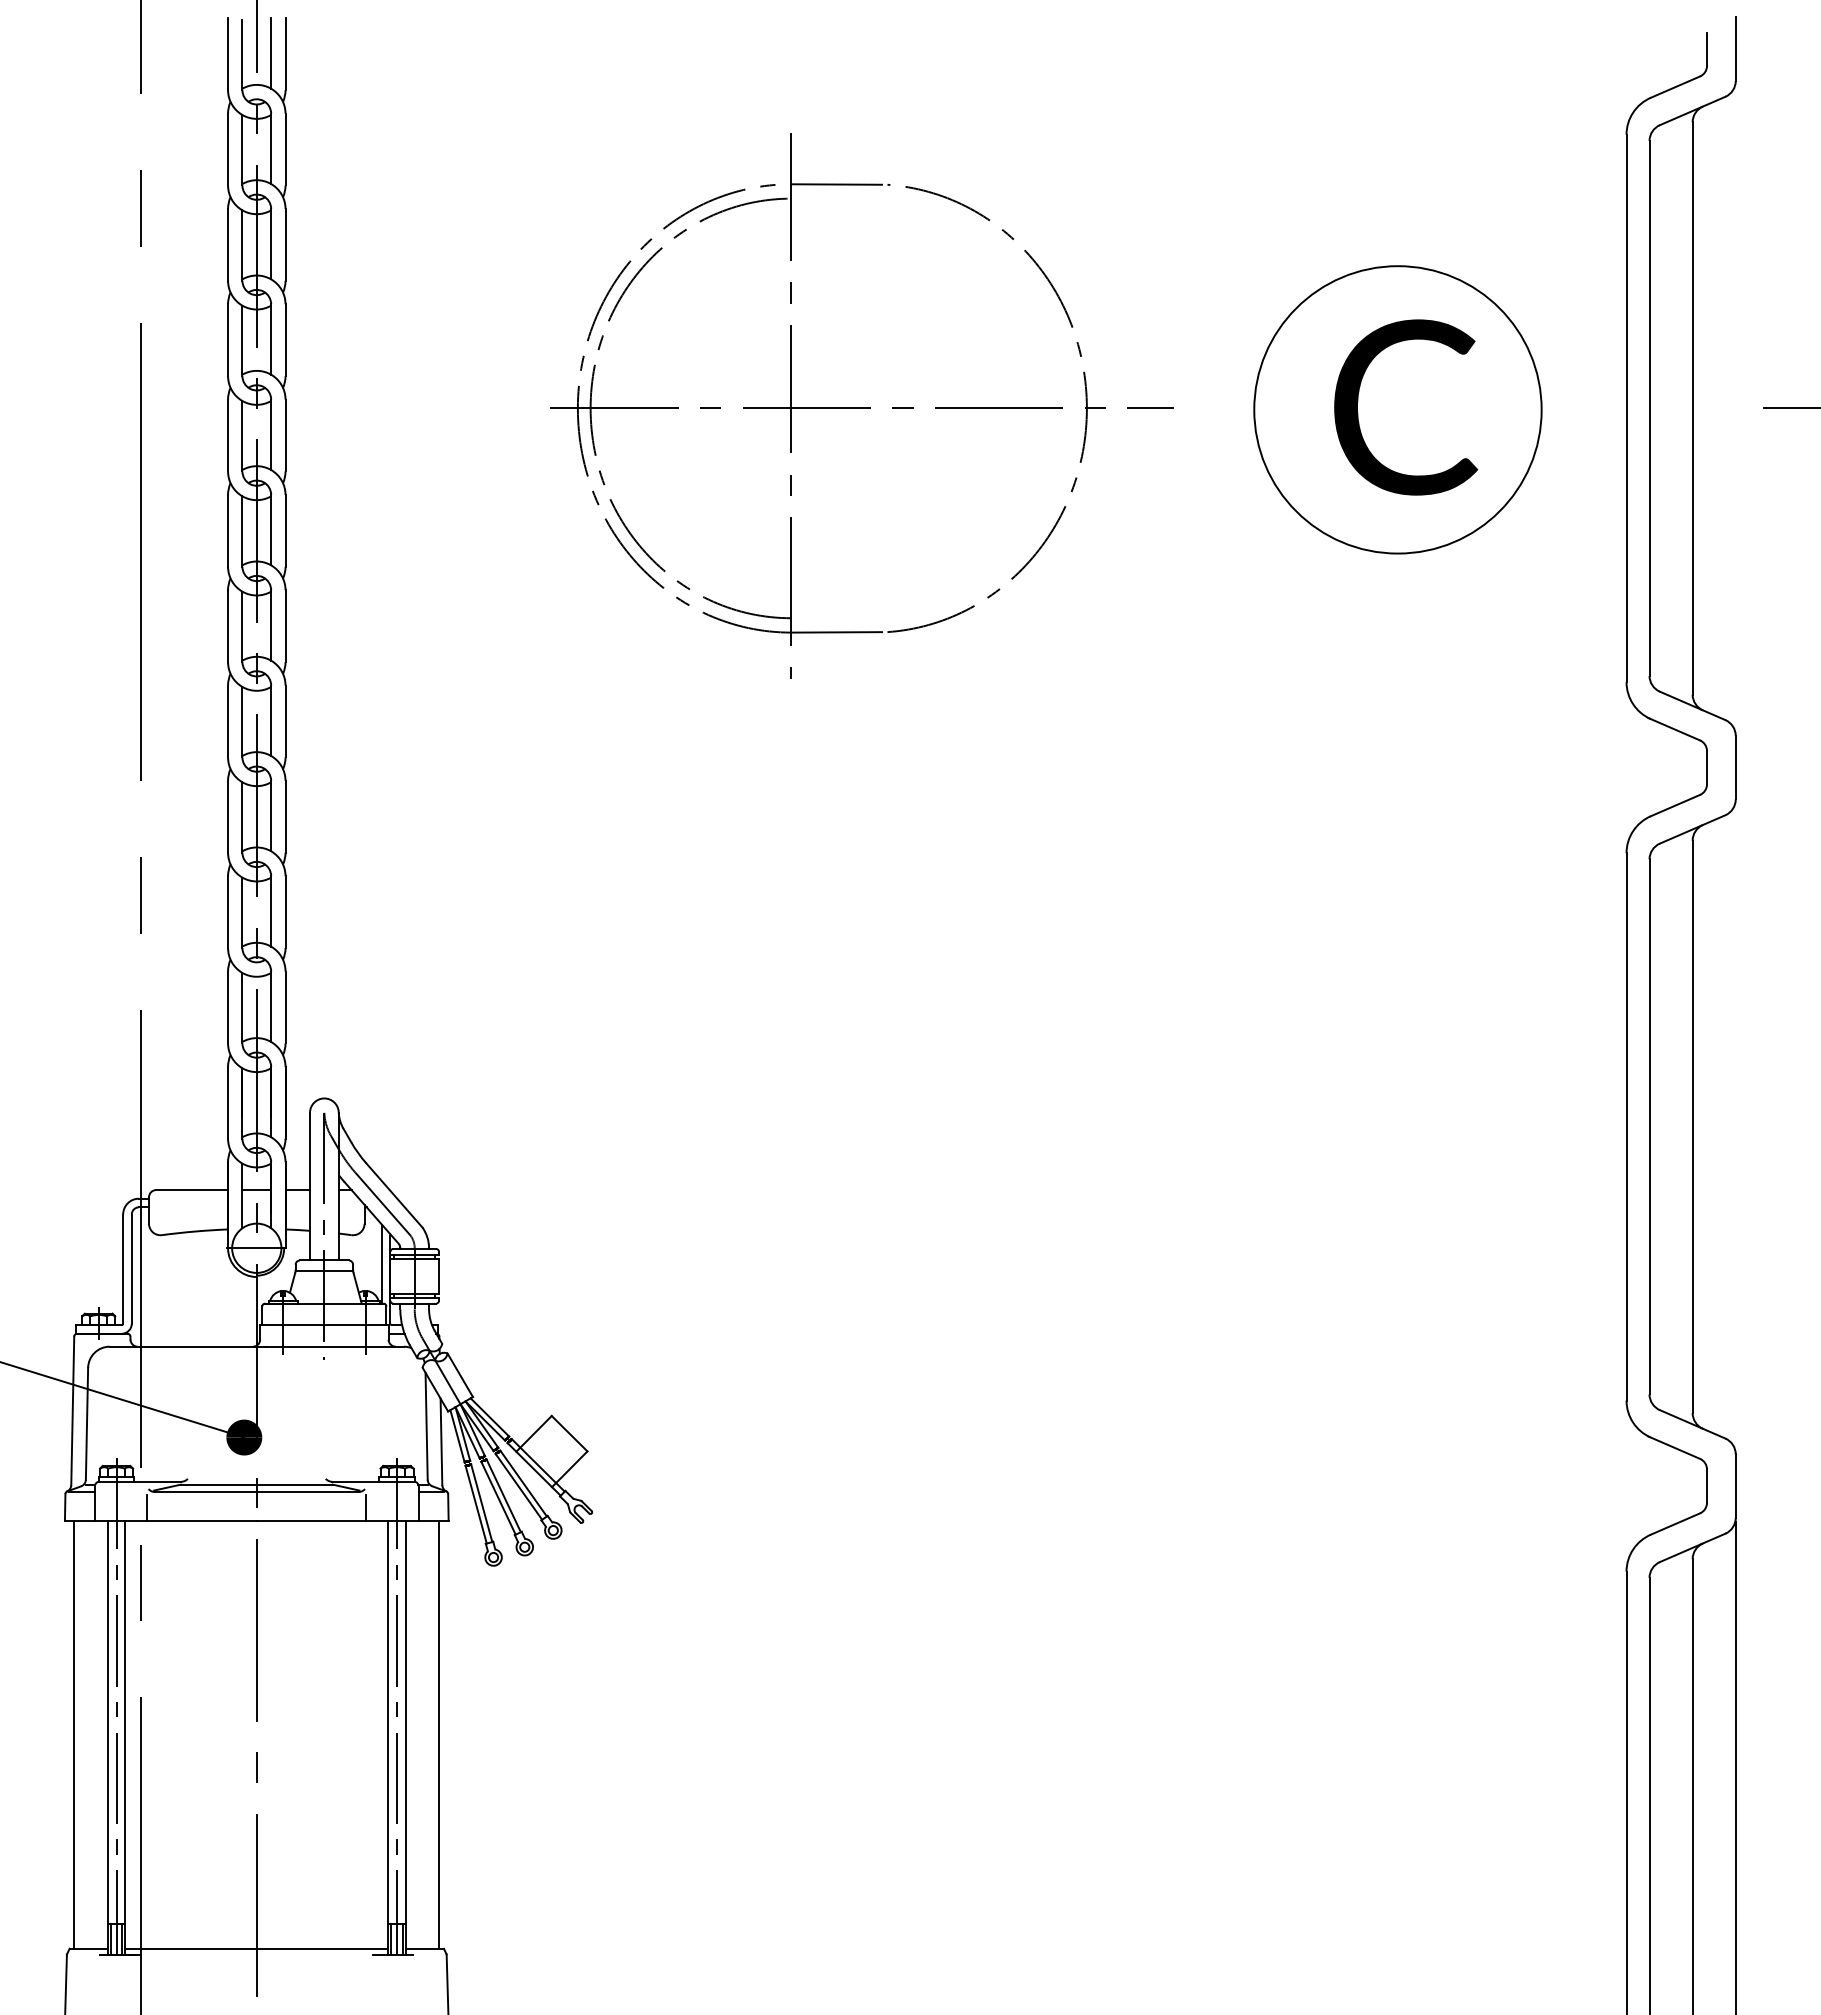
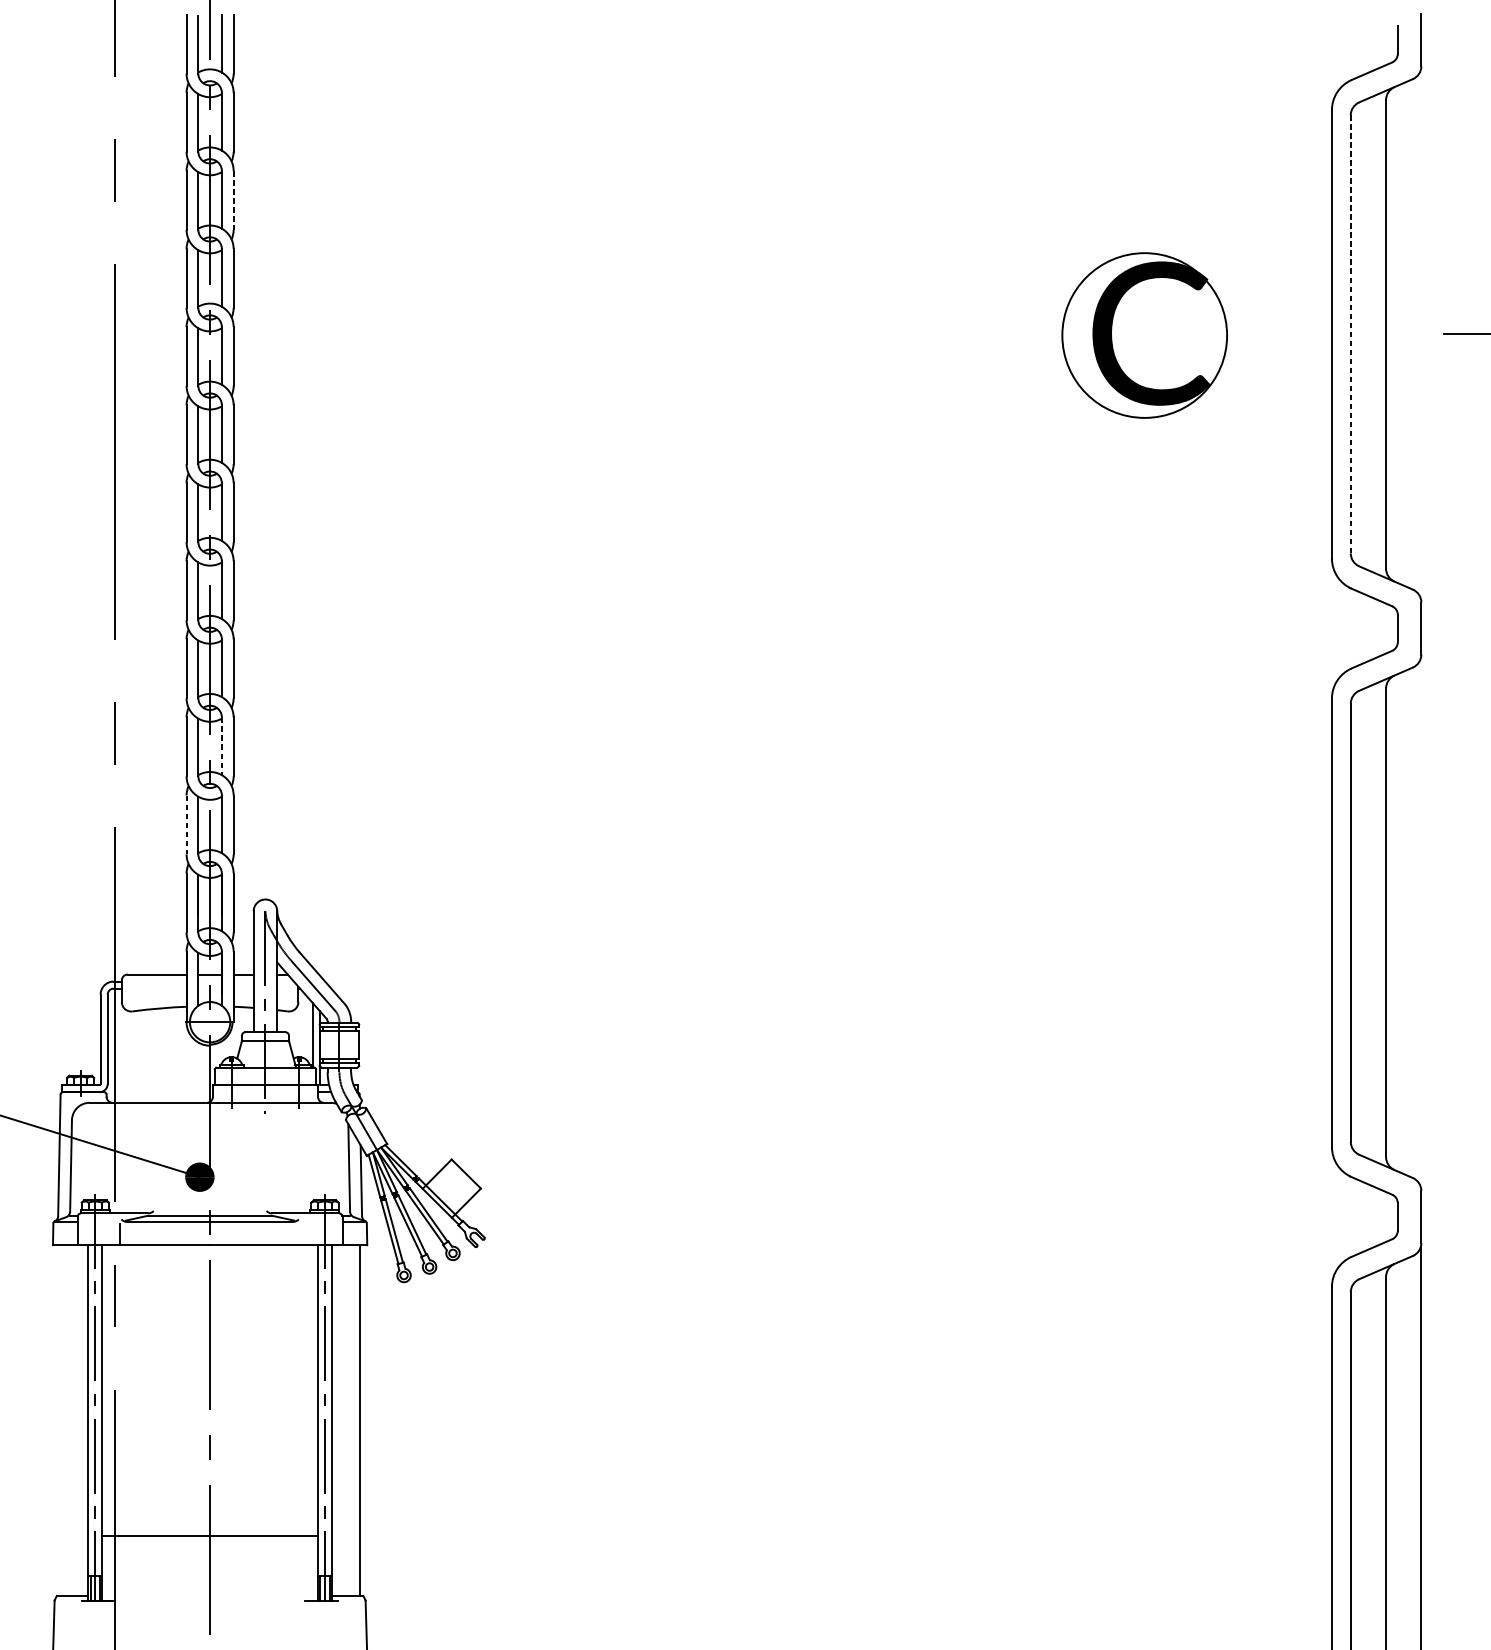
line: (285, 244) -> (233, 200), solid -> dashed
part: (861, 405) -> (705, 331), removed
line: (1649, 408) -> (1350, 334), solid -> dashed
circle: (1397, 409) -> (1144, 335), size x0.7
line: (271, 911) -> (222, 746), solid -> dashed
line: (228, 1007) -> (186, 825), solid -> dashed
line: (366, 1507) -> (299, 1234), removed
line: (74, 1734) -> (60, 1420), removed
line: (256, 1948) -> (209, 1535), moved

